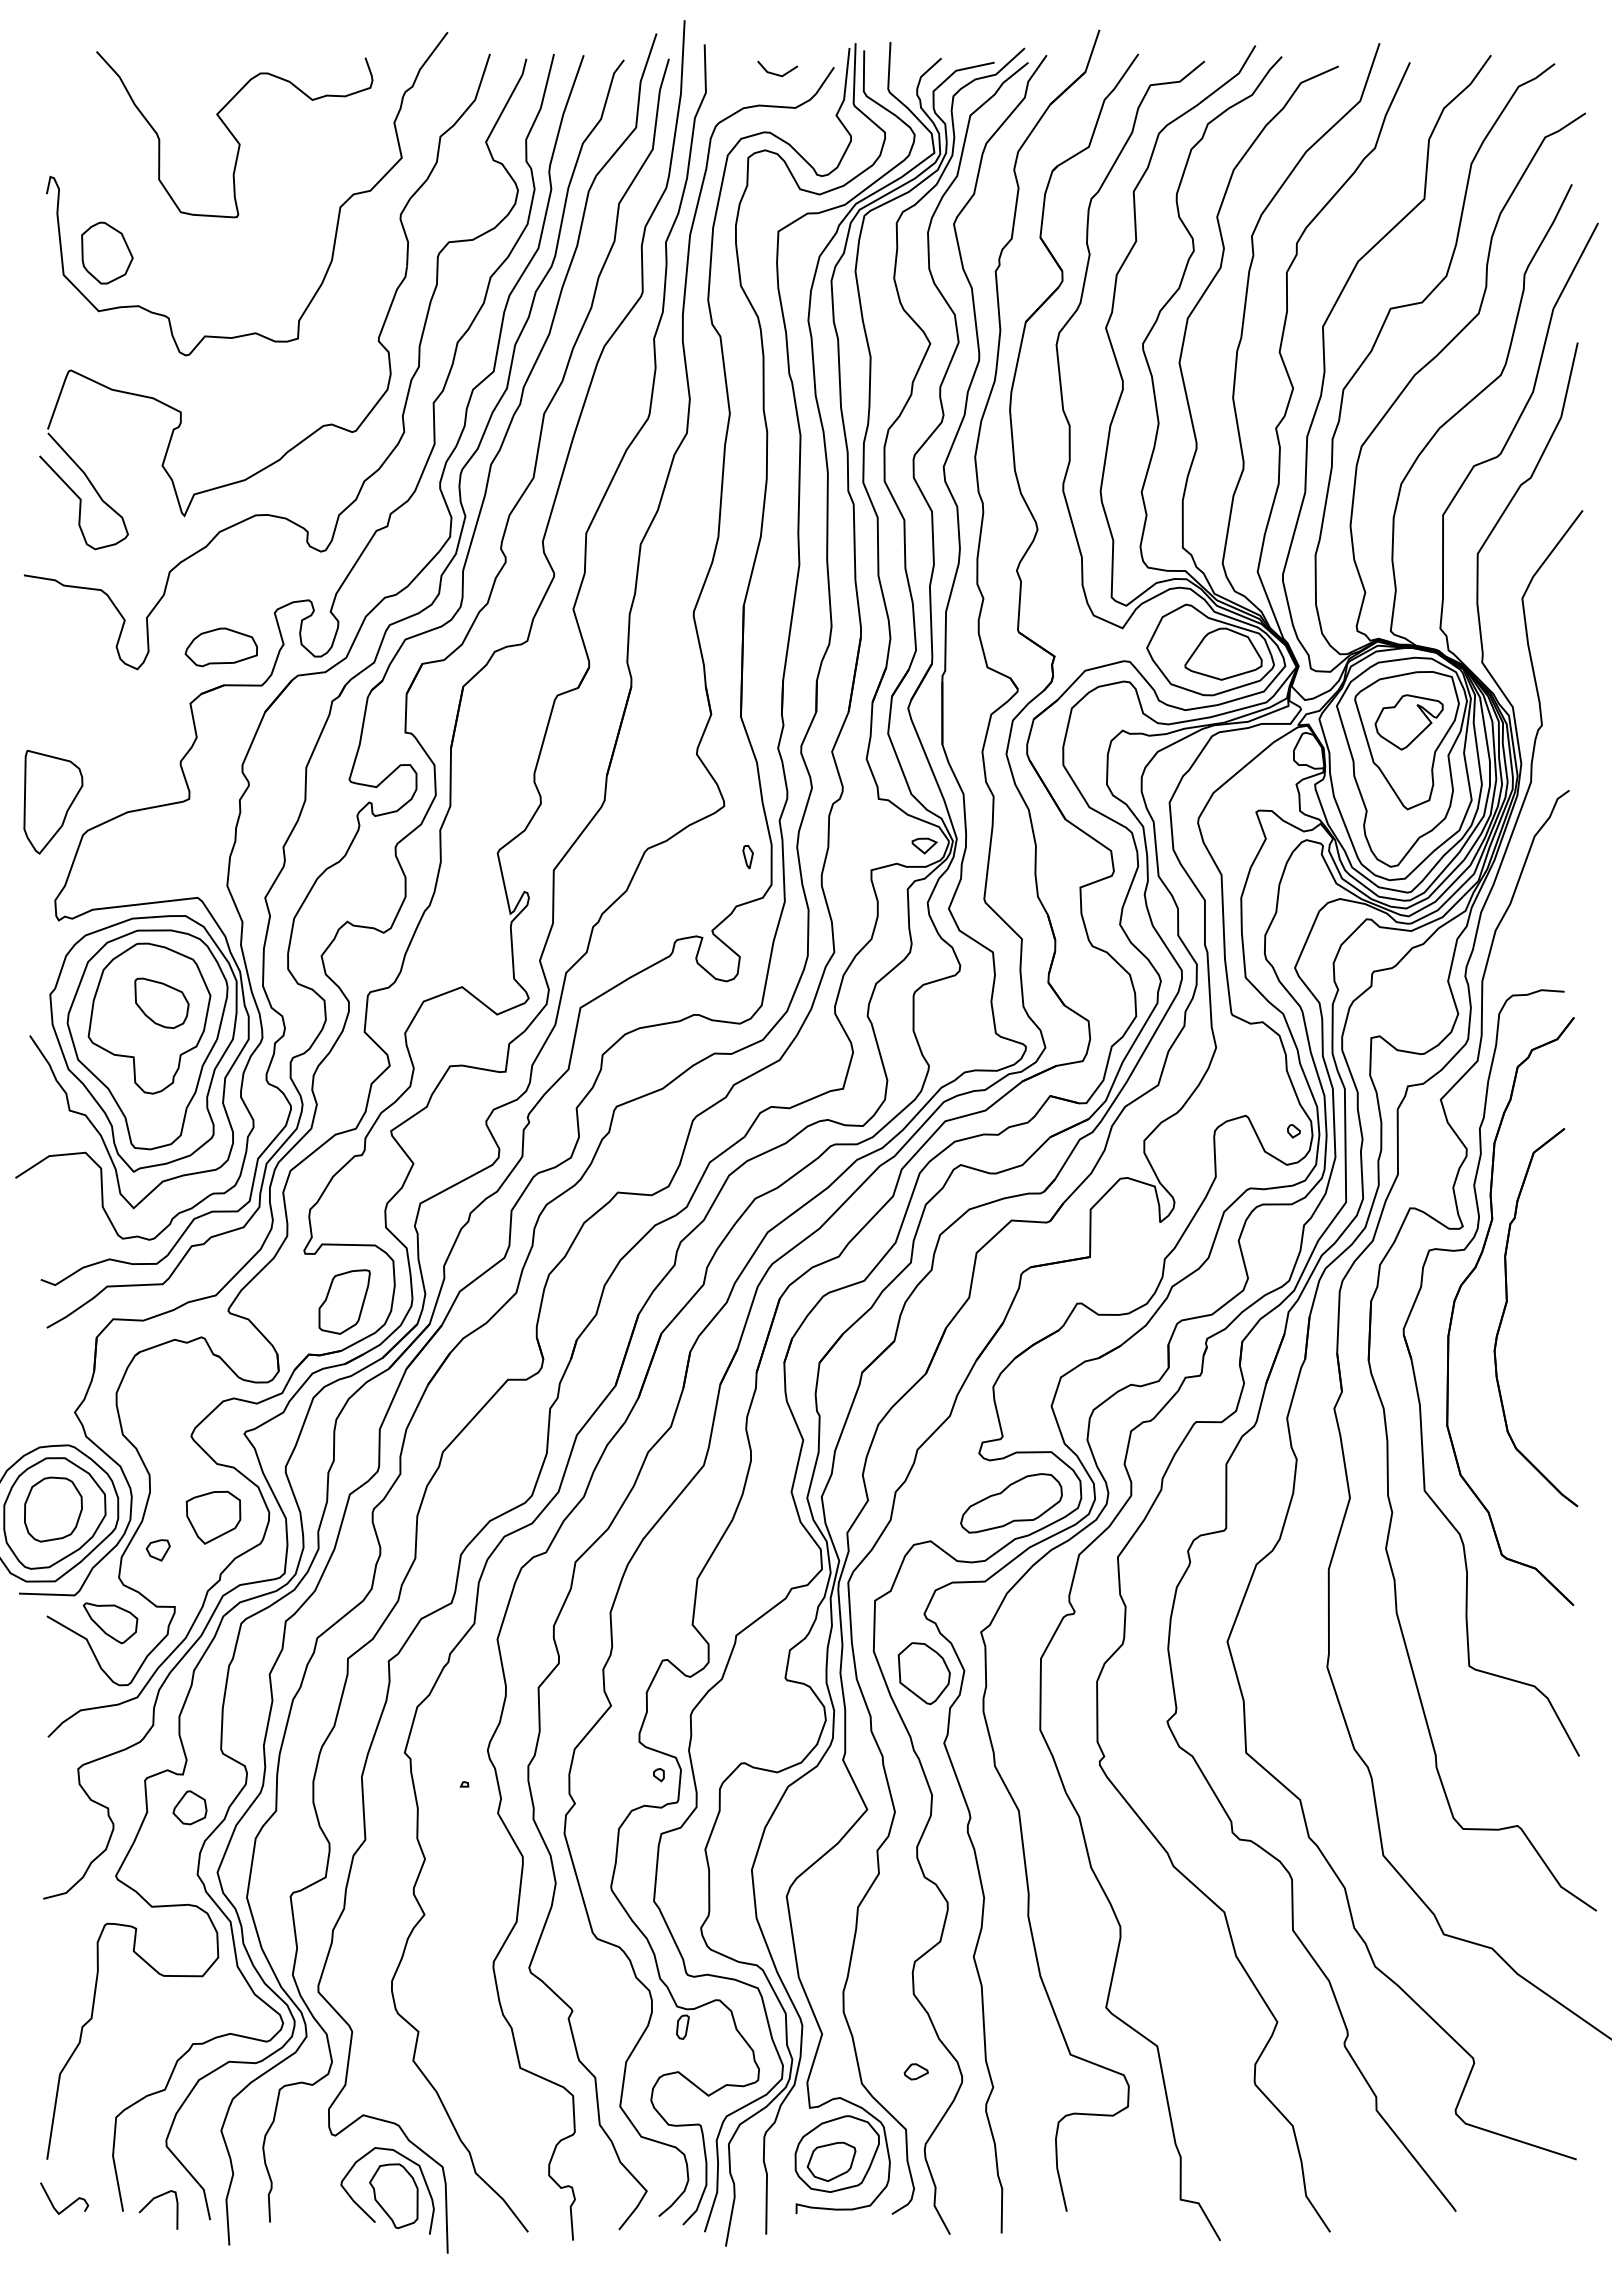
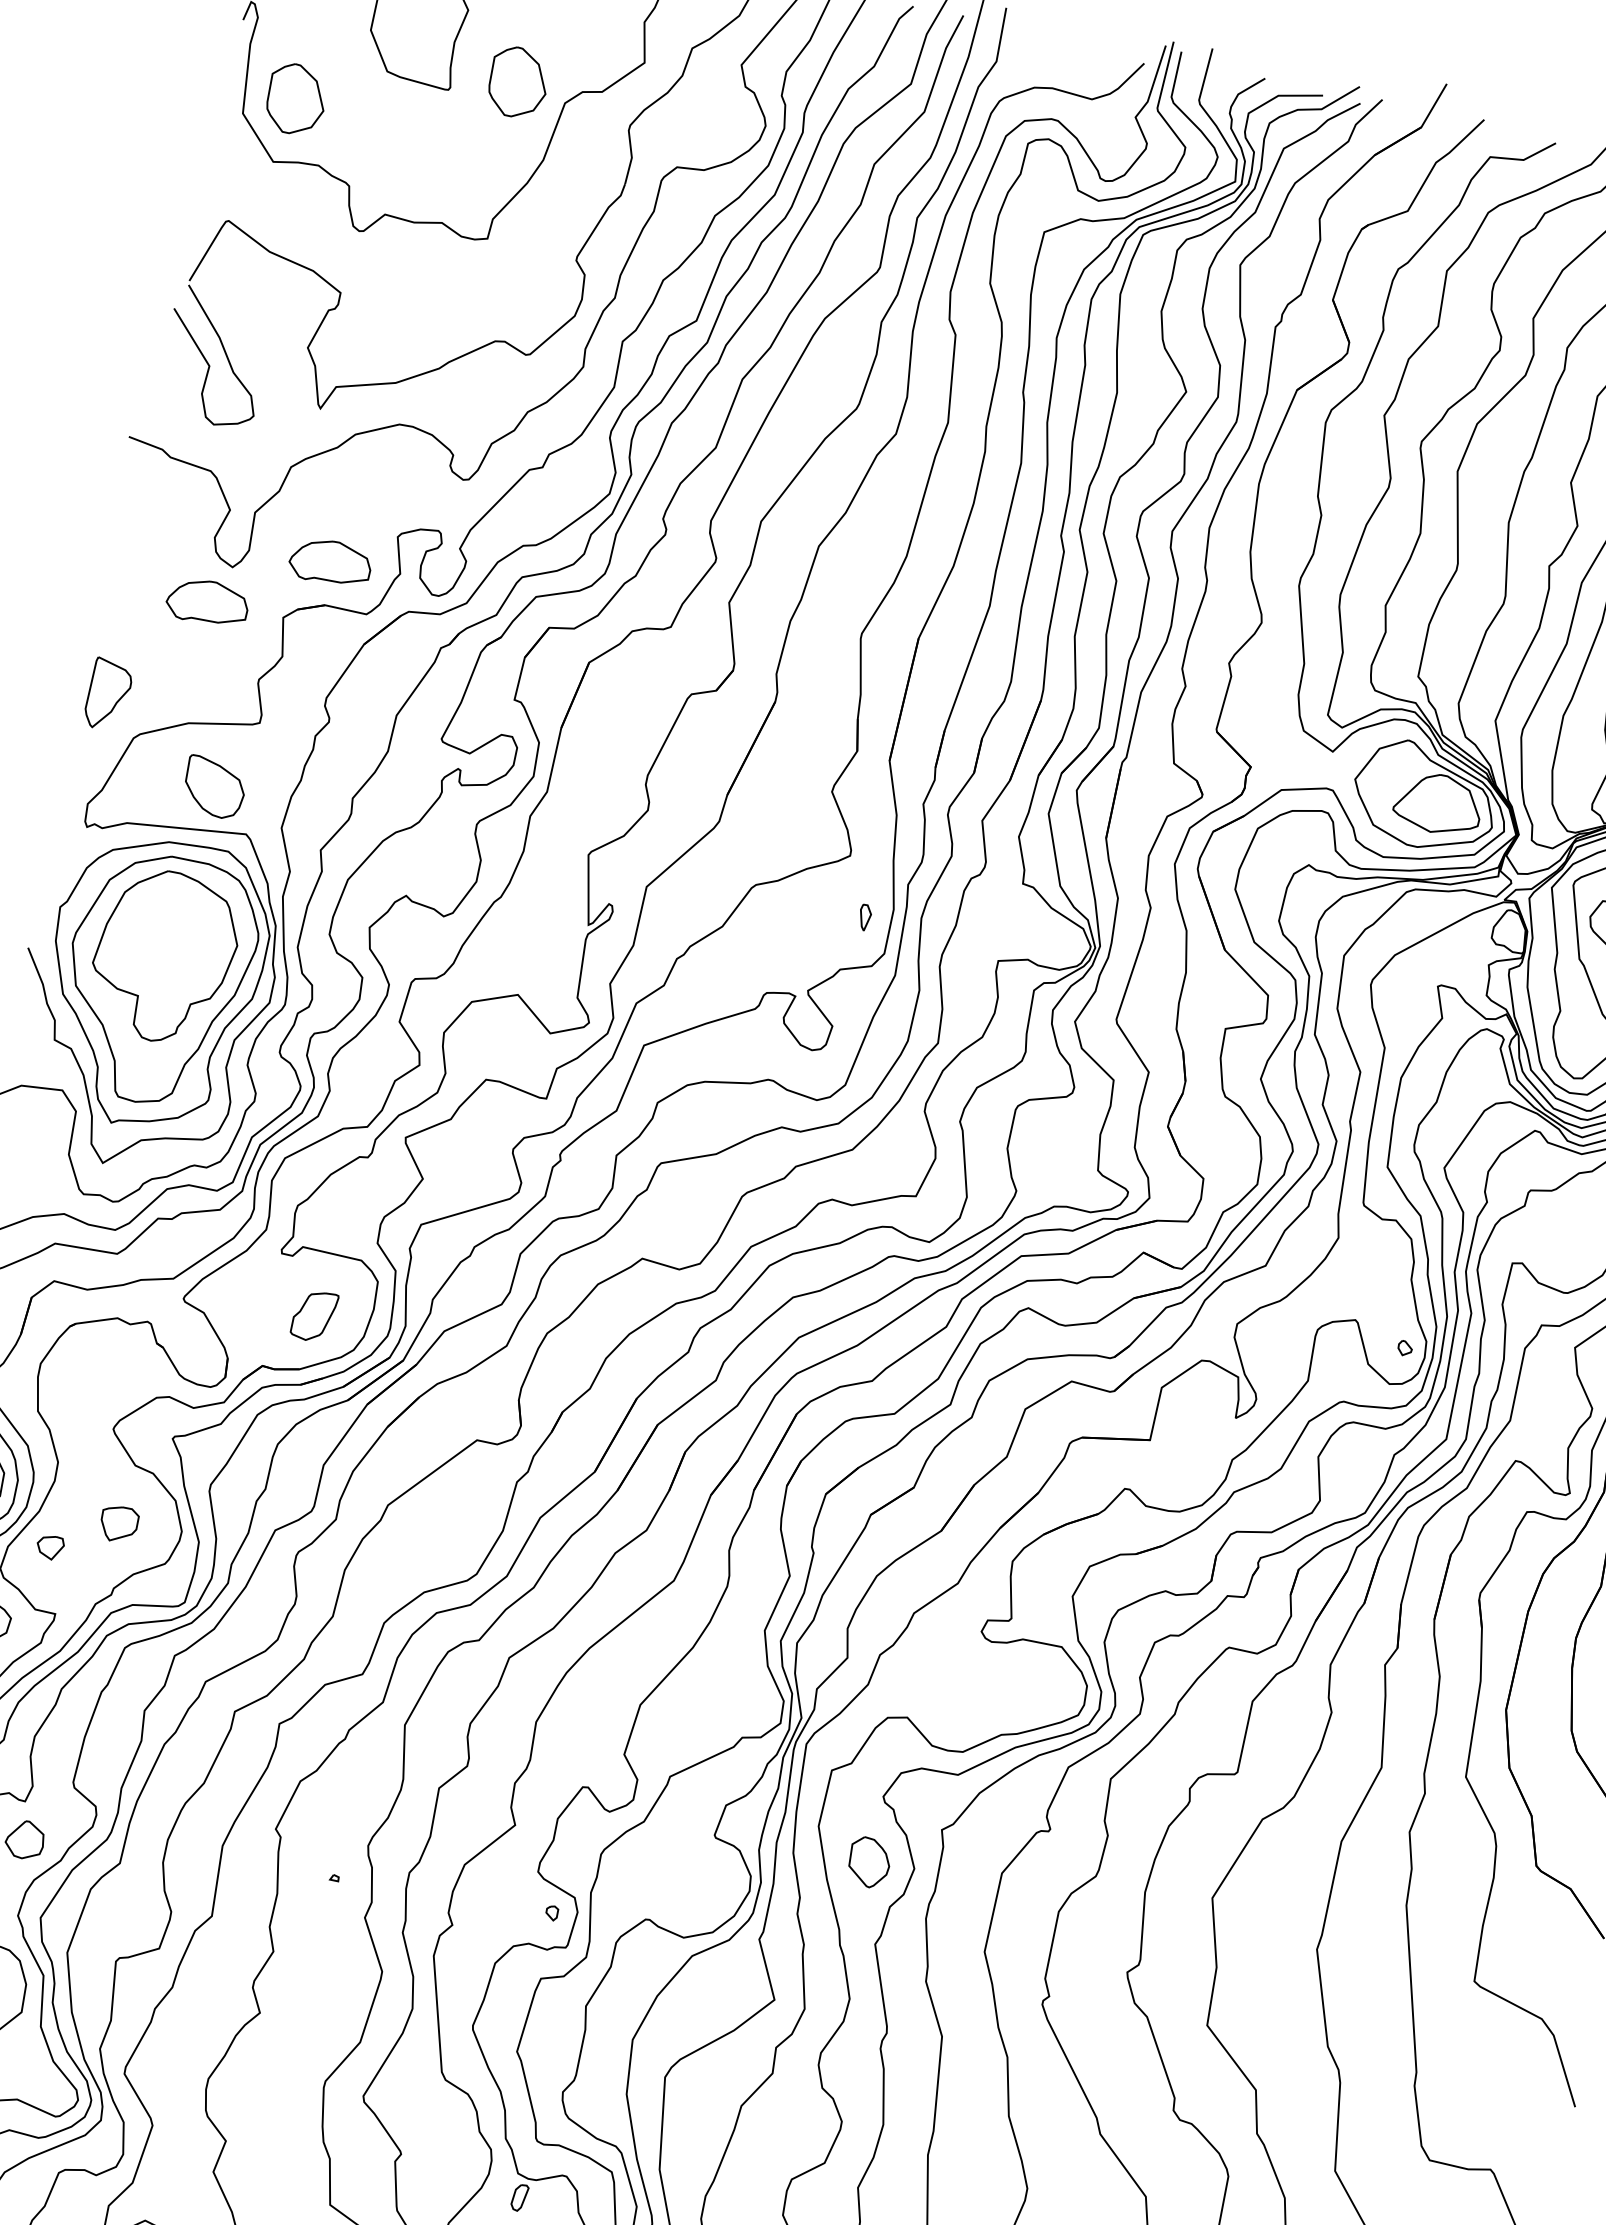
line: (776, 73) -> (1079, 56), removed
part: (296, 197) -> (518, 82), added
part: (121, 704) -> (206, 602), added
part: (53, 802) -> (108, 695), size x0.6
part: (924, 845) -> (1062, 945), removed
part: (161, 1003) -> (213, 787), moved
part: (344, 1301) -> (314, 1315), size x0.7
part: (1011, 1503) -> (1005, 1694), removed
part: (213, 1517) -> (118, 1523), size x0.6
part: (923, 1673) -> (868, 1862), size x0.7

